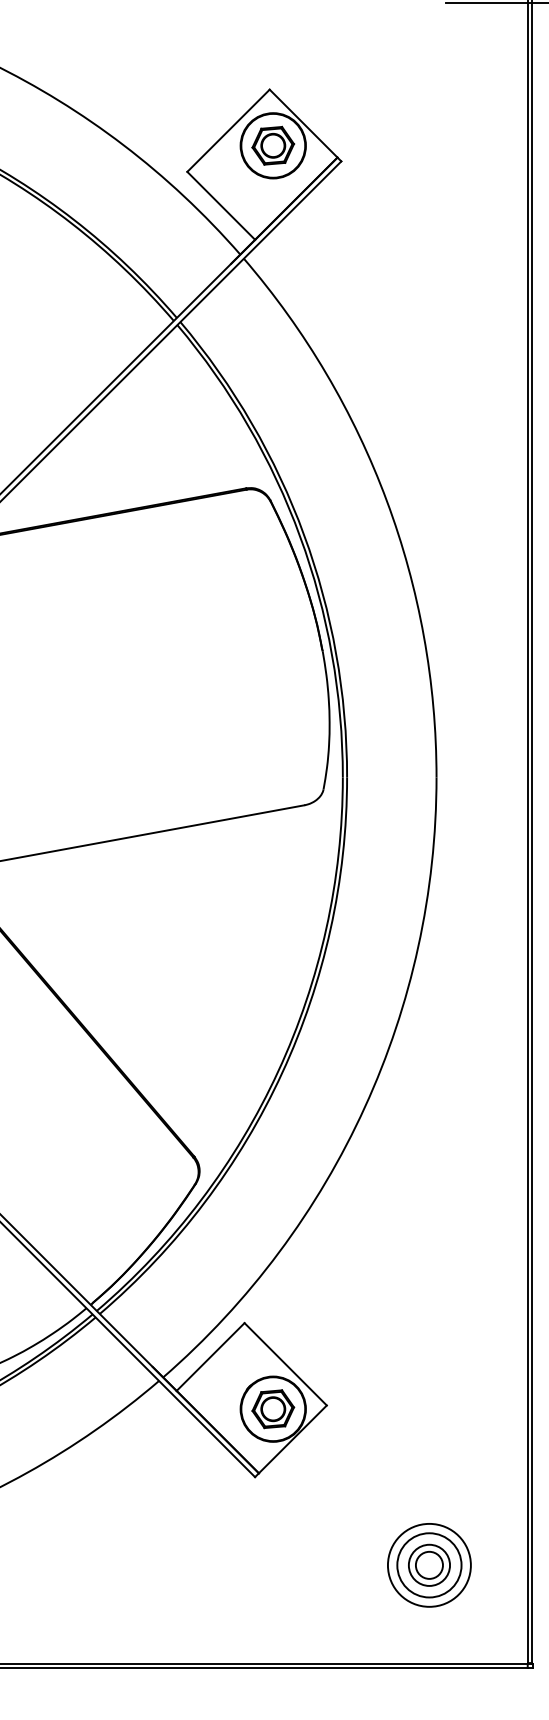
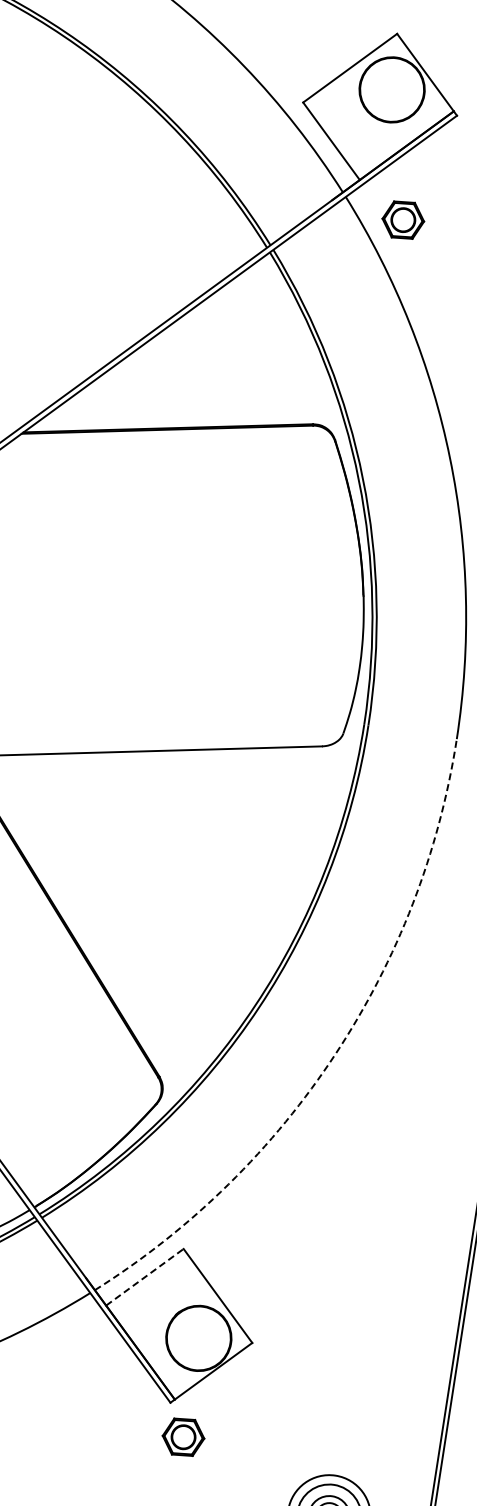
part: (273, 145) -> (403, 219), moved
arc: (364, 1107) -> (335, 1054), solid -> dashed
line: (210, 1357) -> (144, 1277), solid -> dashed
part: (273, 1409) -> (183, 1437), moved

